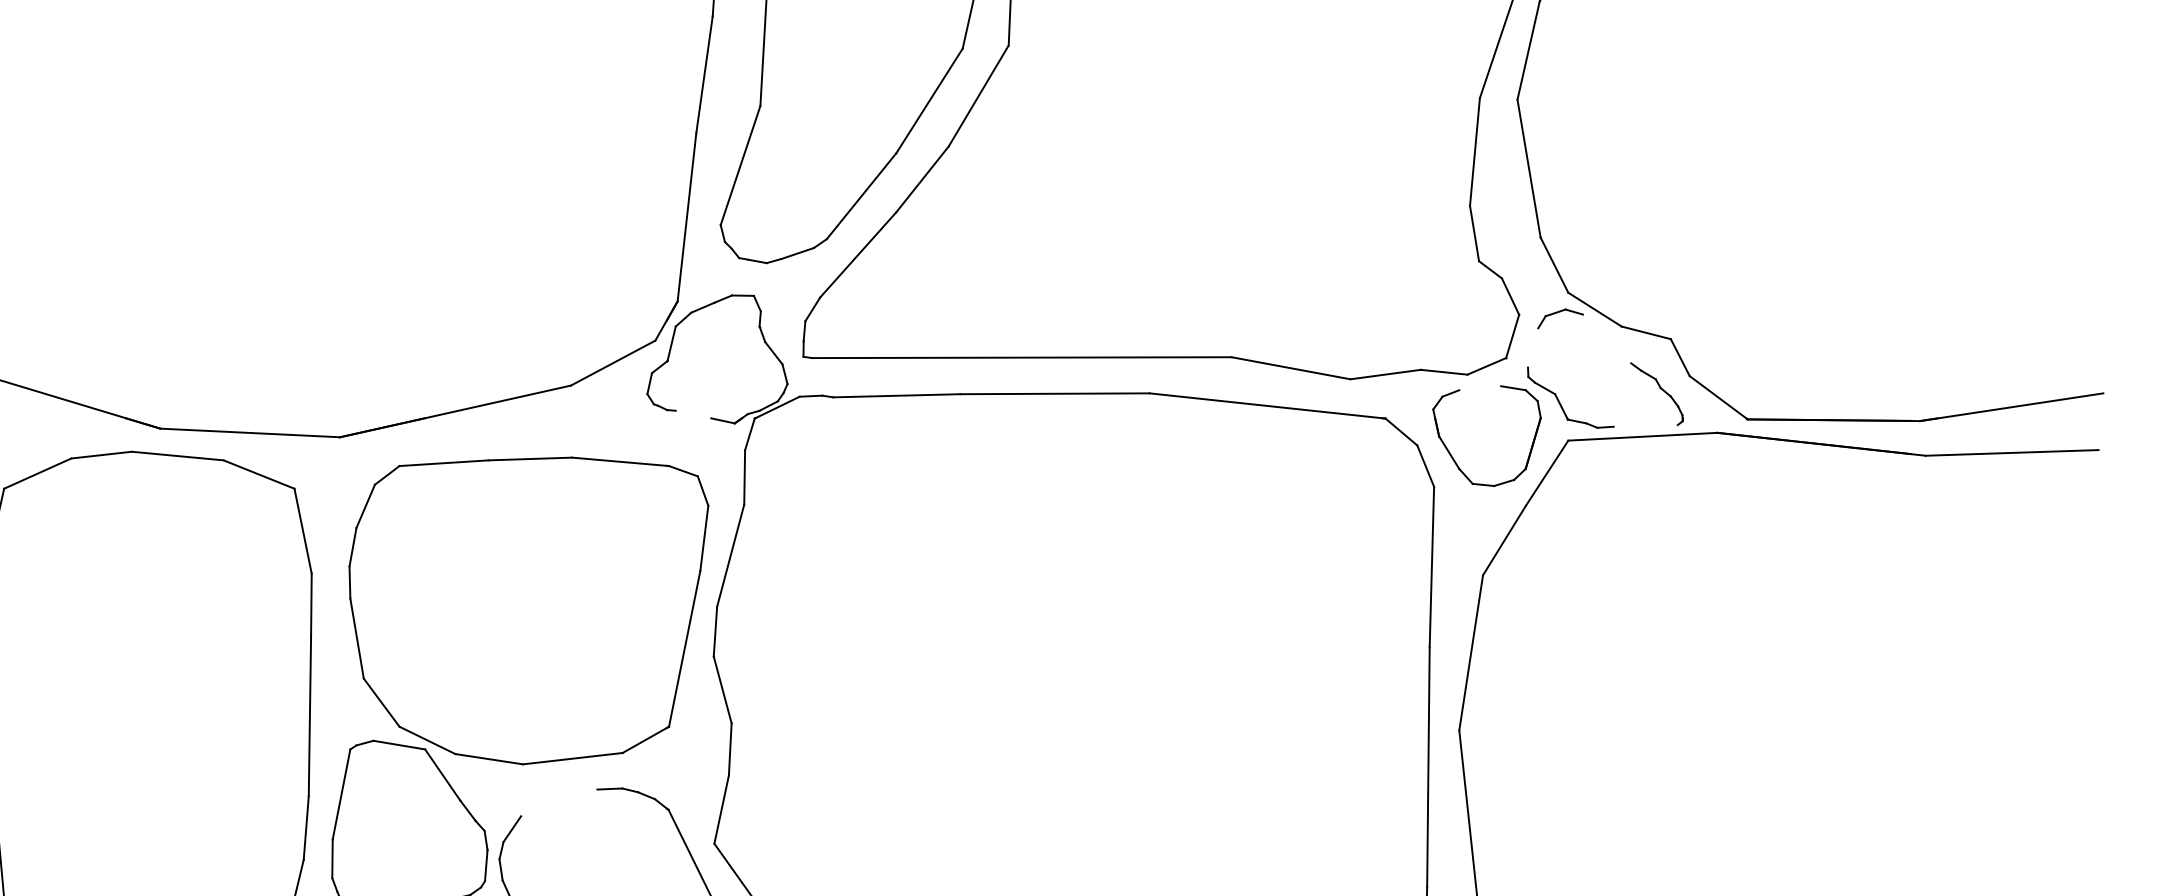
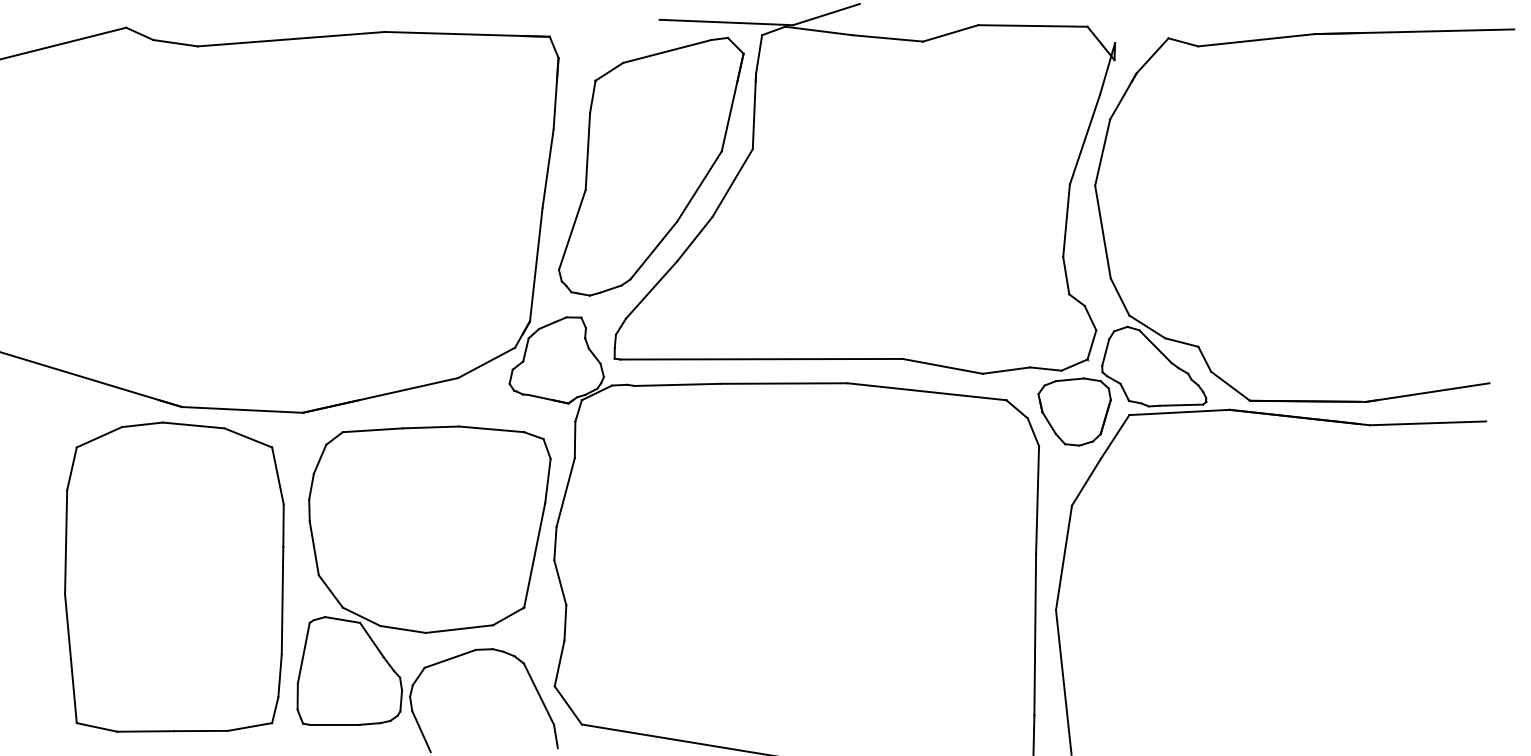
line: (1607, 338) -> (1155, 346), added
line: (1532, 347) -> (1105, 352), added
line: (1480, 387) -> (1070, 379), added
line: (705, 417) -> (548, 399), added
line: (1645, 424) -> (1181, 404), added
line: (559, 802) -> (450, 658), added

